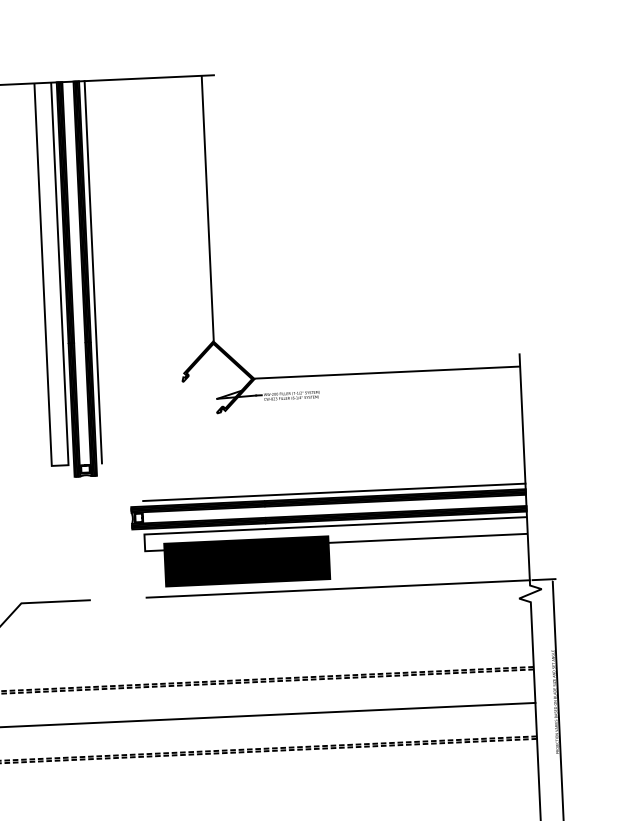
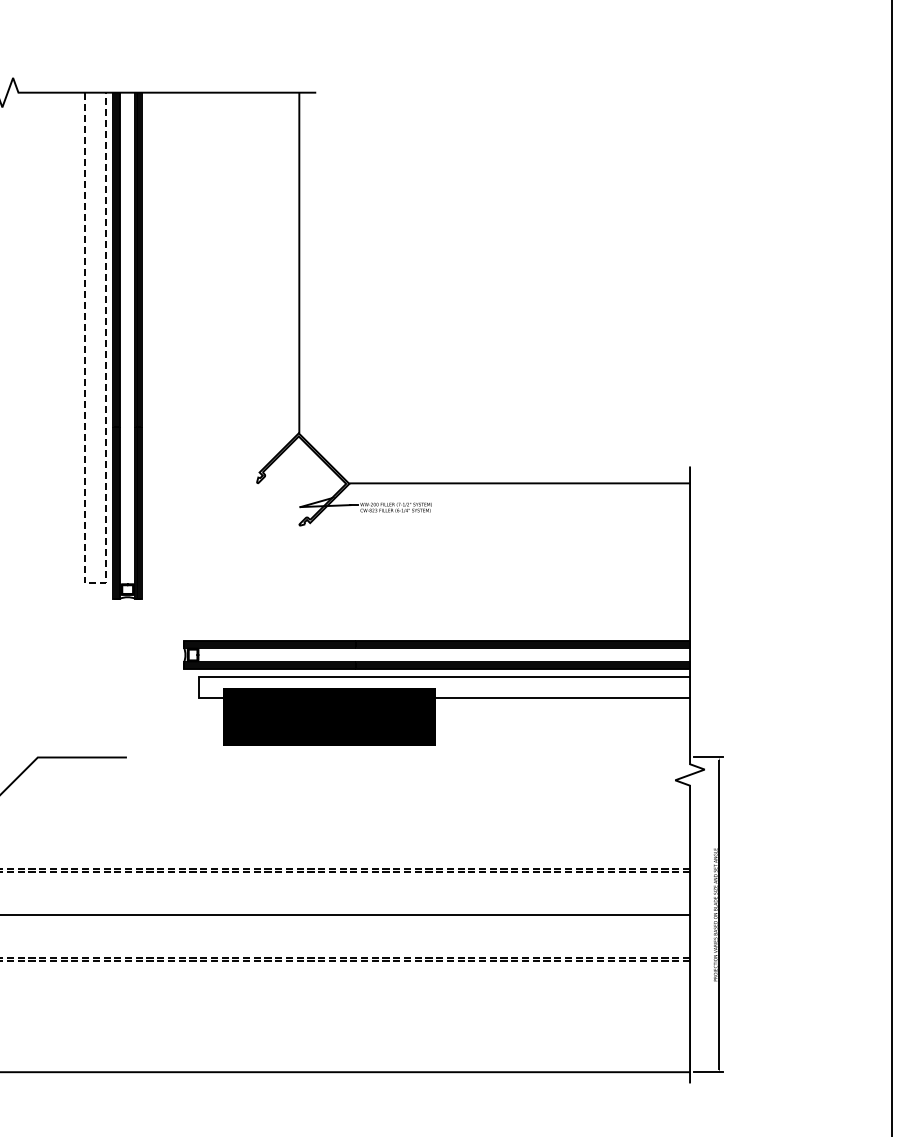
line: (93, 271) -> (149, 337), removed
line: (60, 465) -> (95, 583), solid -> dashed
line: (334, 492) -> (444, 633), removed
line: (338, 588) -> (444, 757), removed

